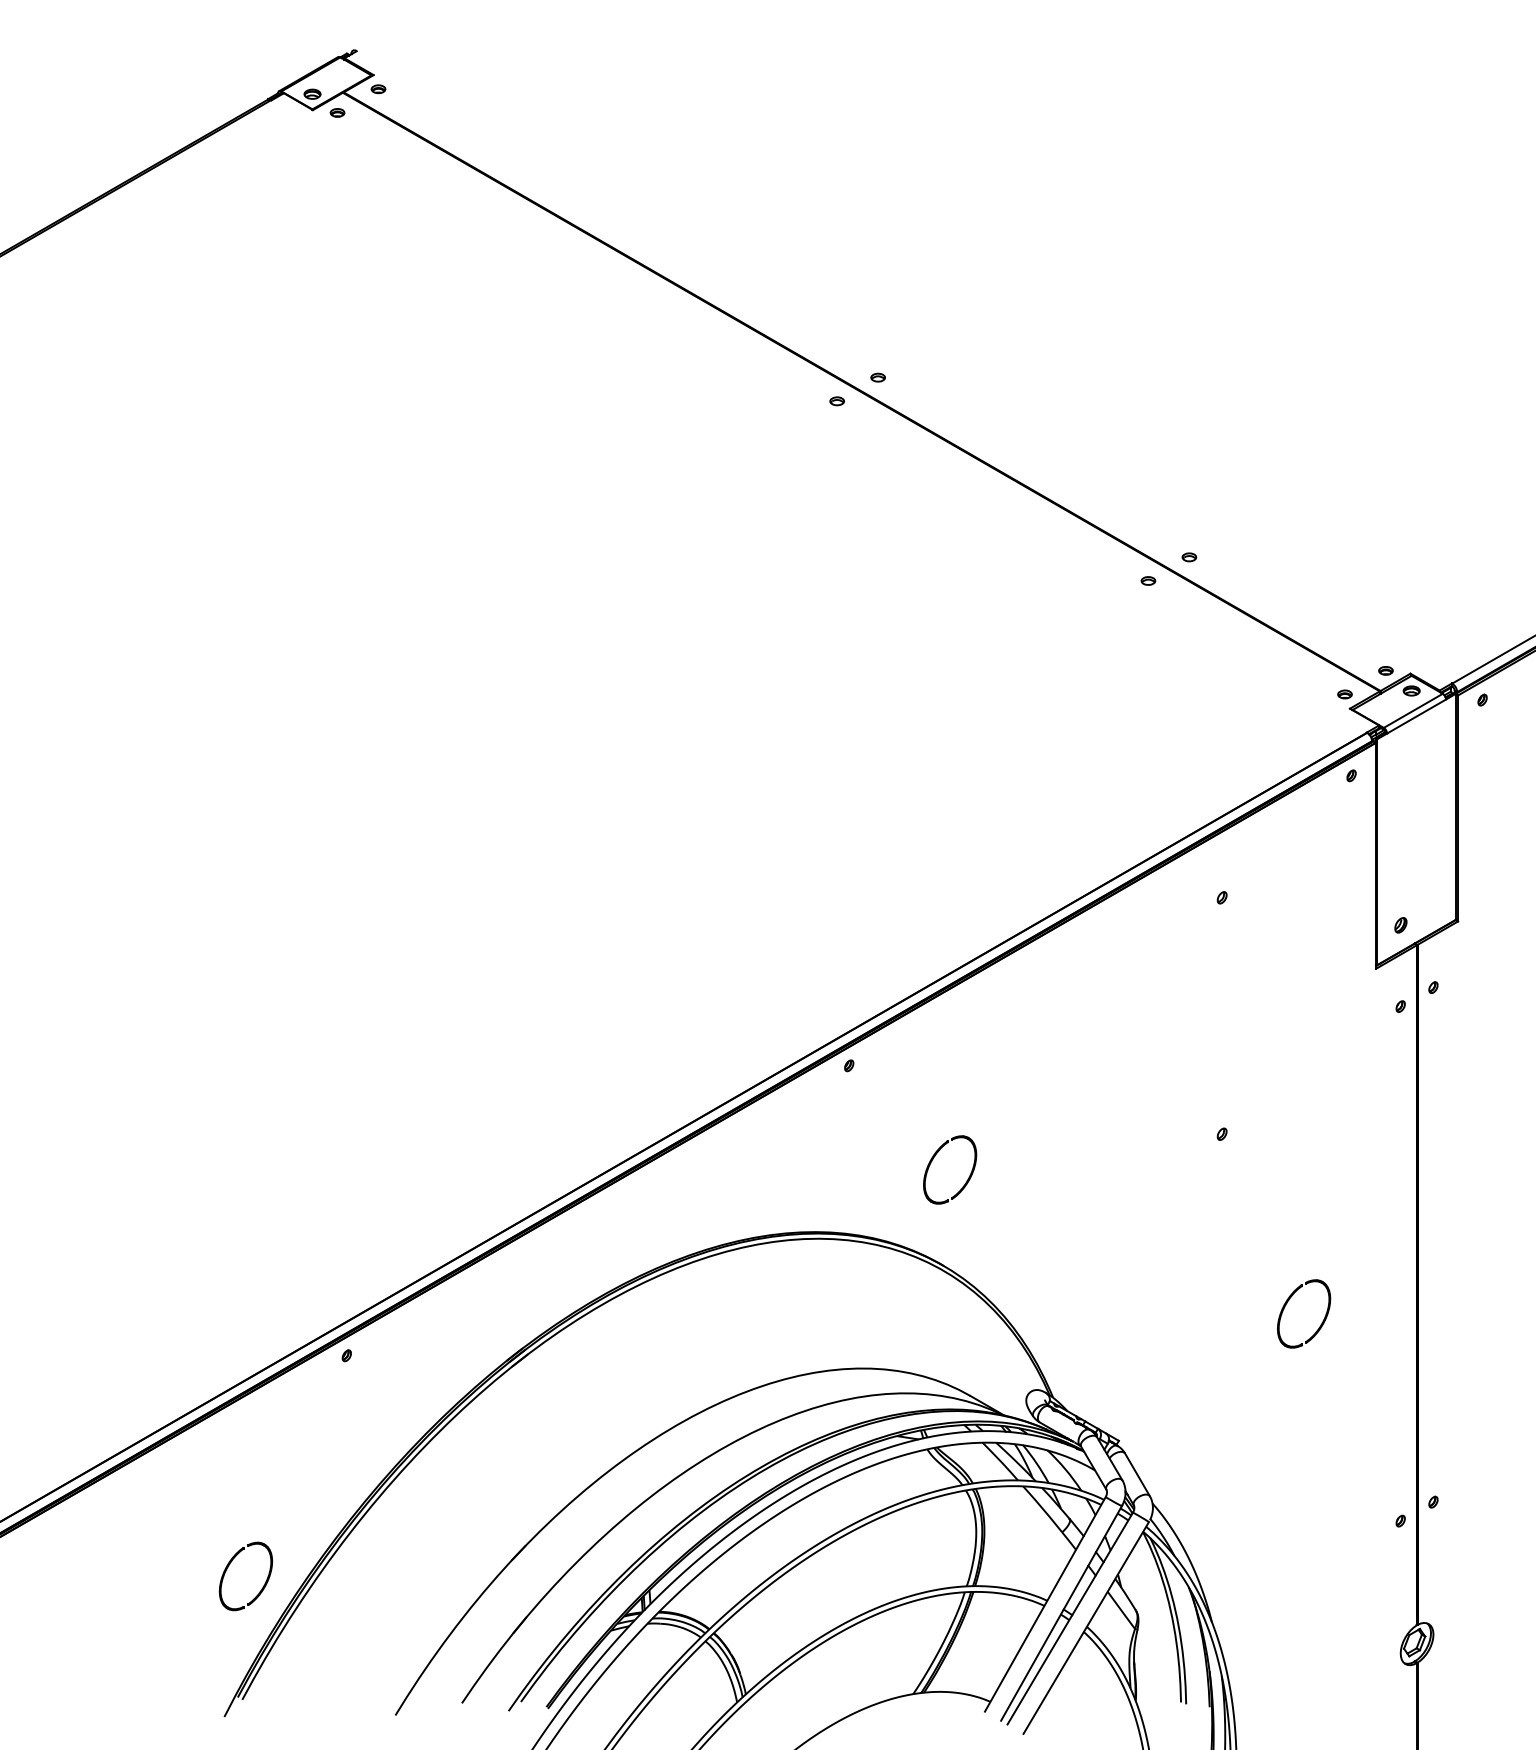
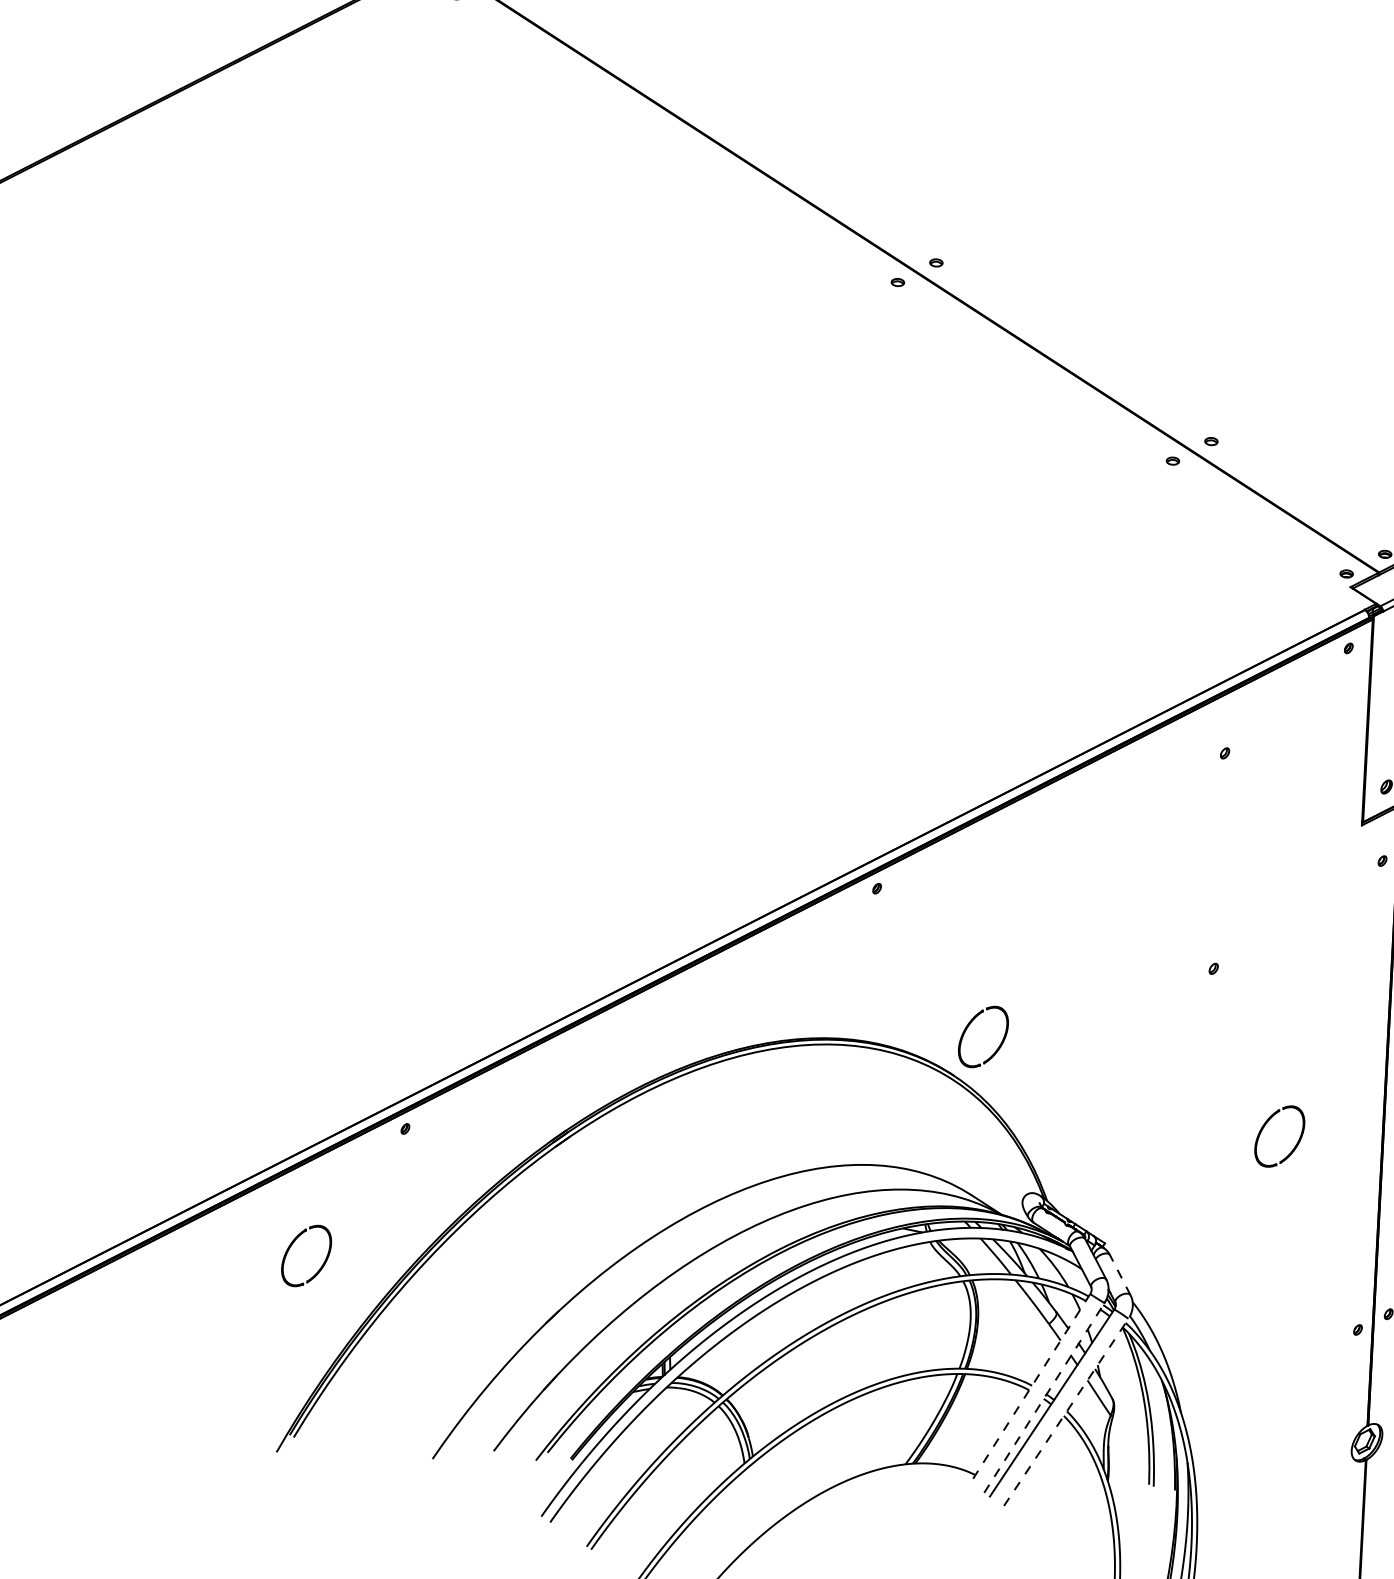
part: (966, 1180) -> (997, 1047), moved
line: (1137, 1474) -> (1120, 1274), solid -> dashed
part: (230, 1564) -> (293, 1244), moved
line: (1045, 1604) -> (1030, 1388), solid -> dashed
line: (1061, 1613) -> (1044, 1397), solid -> dashed
line: (1086, 1627) -> (1066, 1411), solid -> dashed

